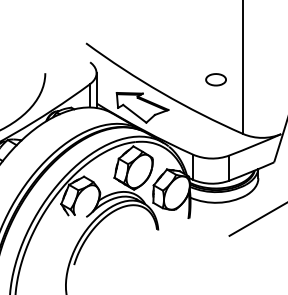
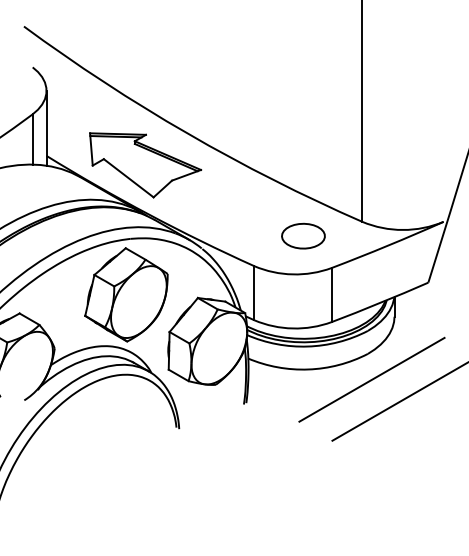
part: (215, 79) -> (302, 235), moved
line: (247, 207) -> (371, 379), added

